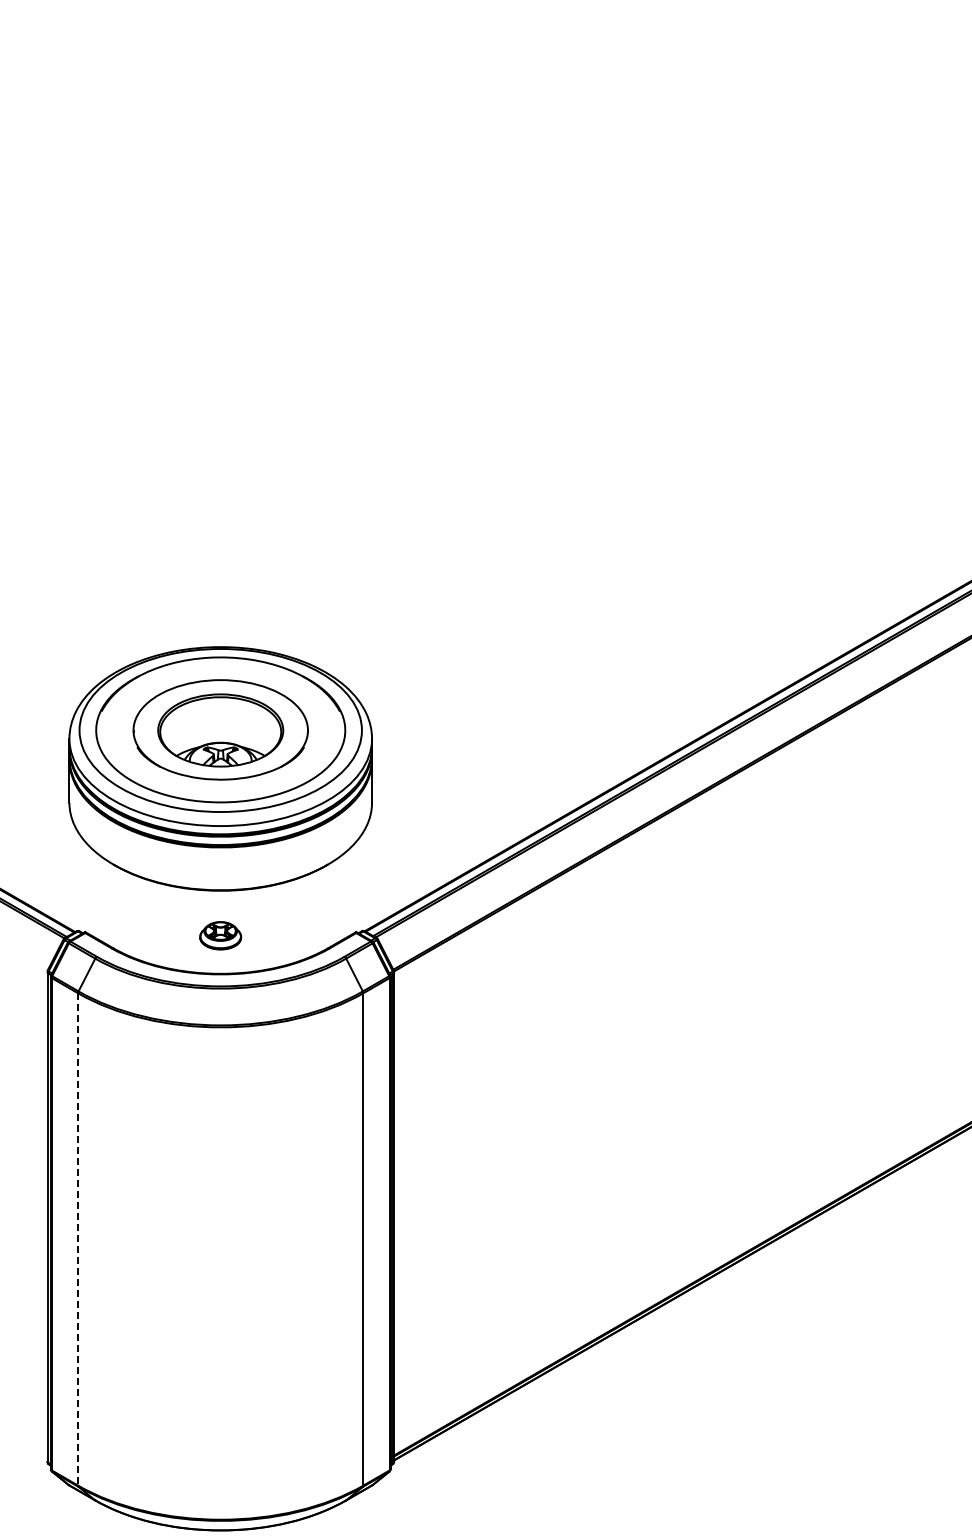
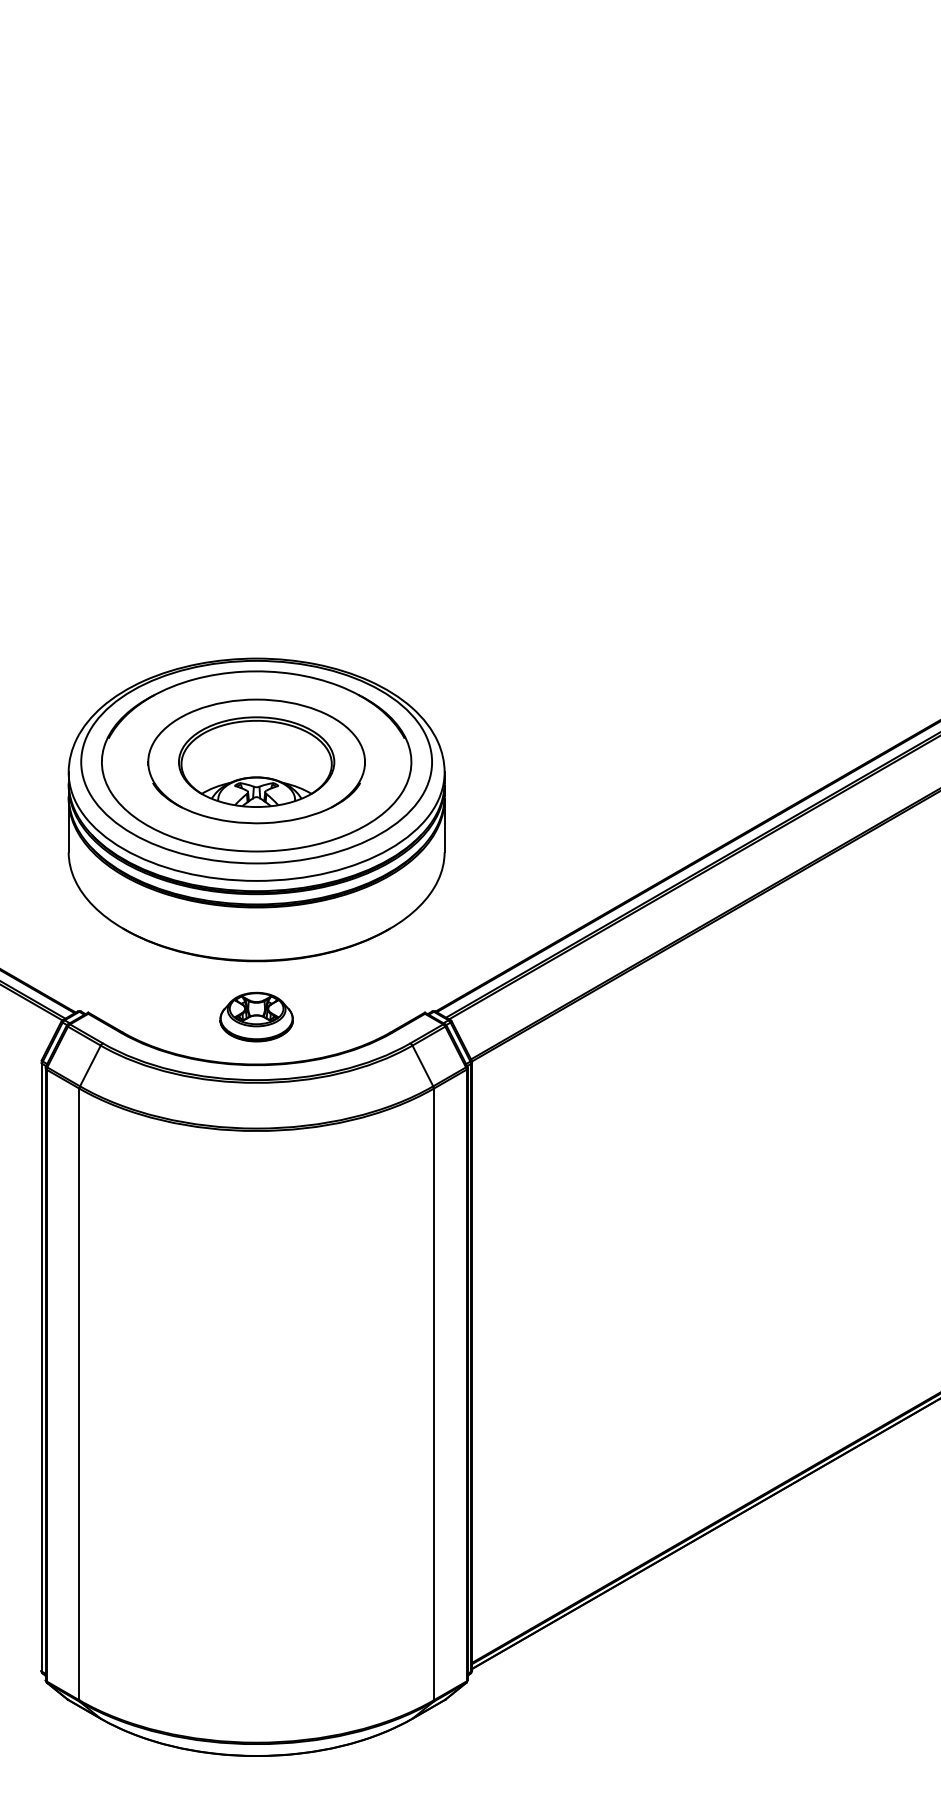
part: (220, 935) -> (256, 1016), size x1.43
line: (78, 1239) -> (79, 1394), dashed -> solid

